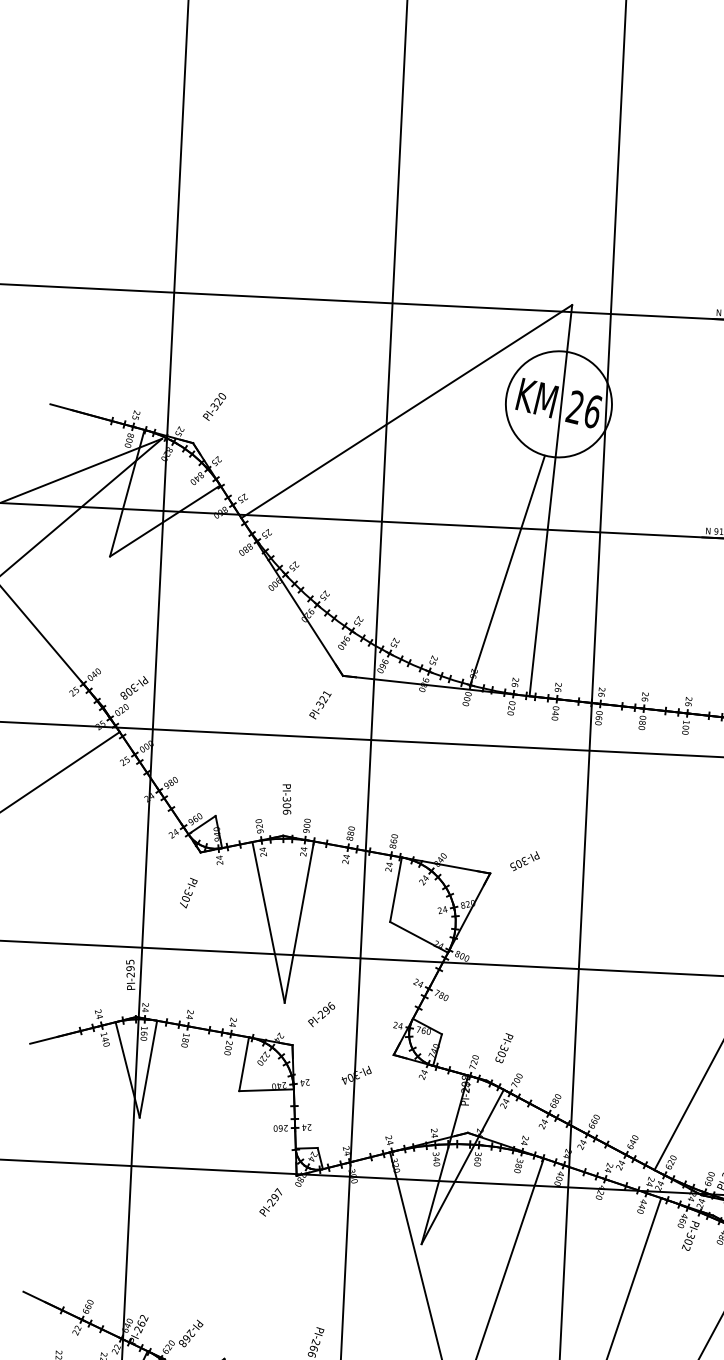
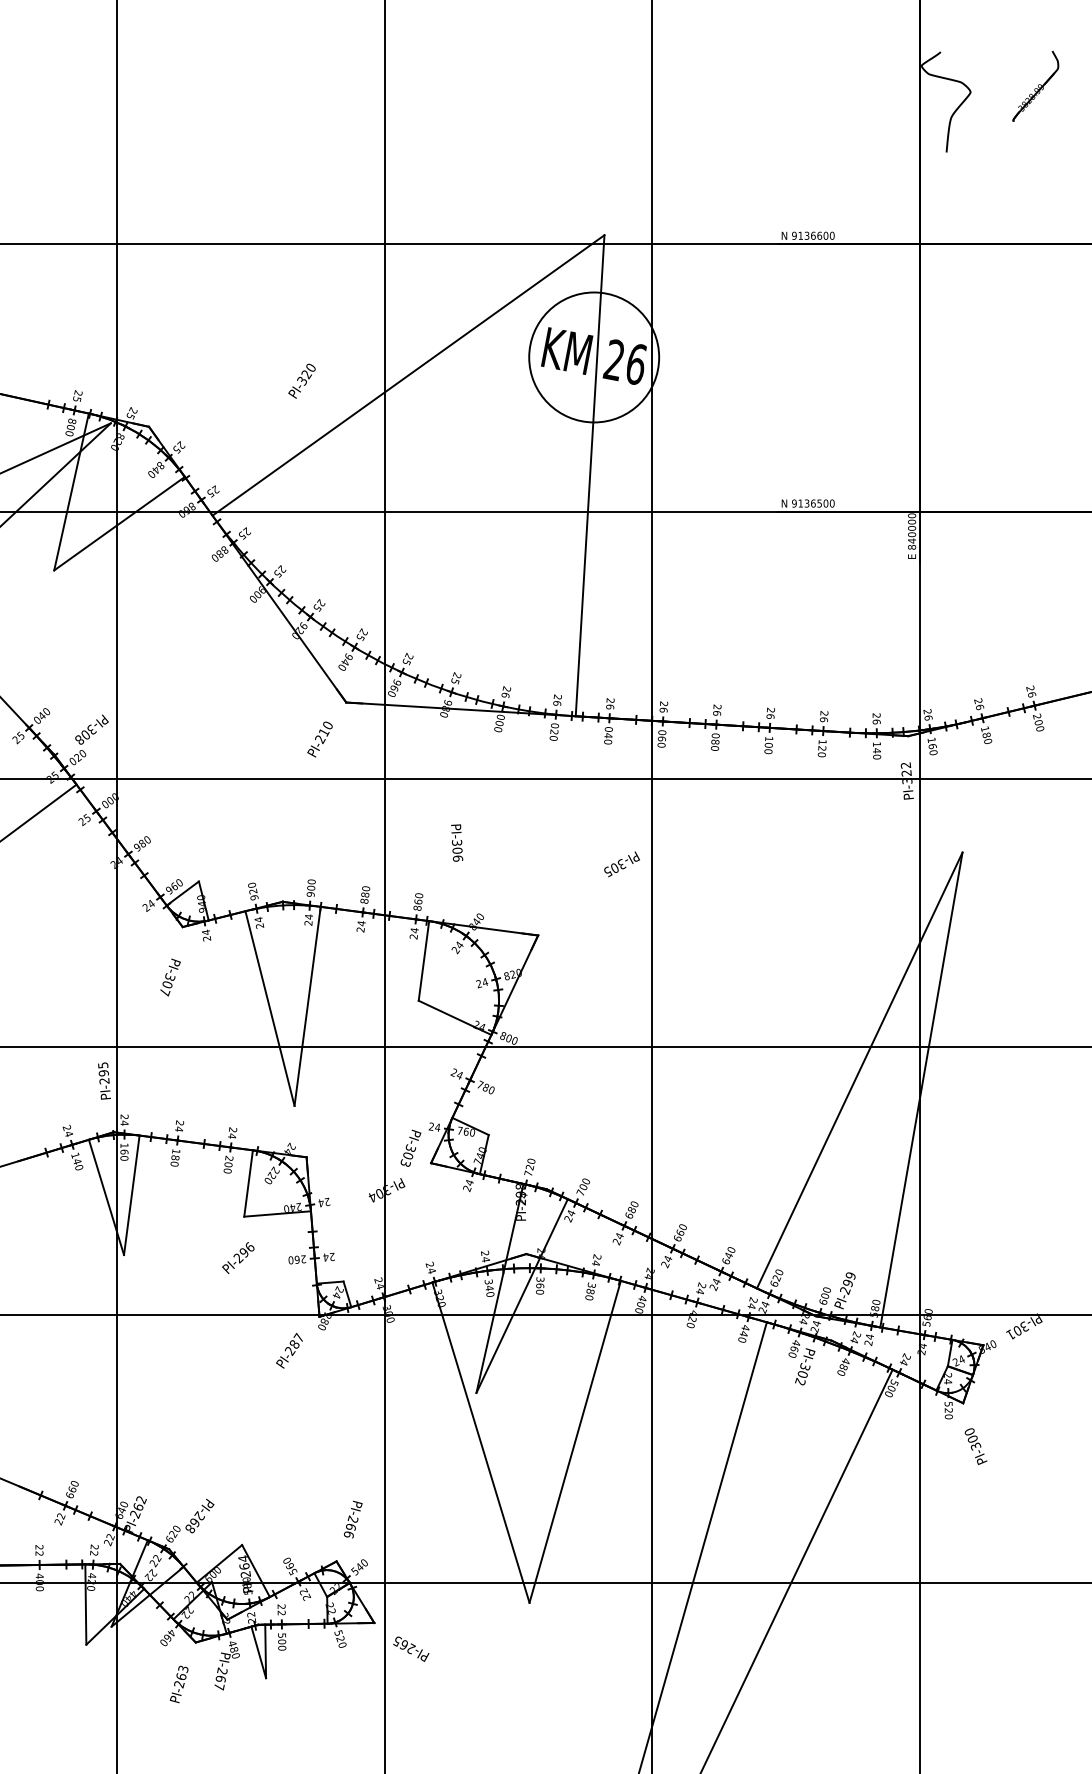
text: (214, 406) -> (301, 380), moved
line: (507, 571) -> (541, 564), removed
text: (324, 699) -> (324, 732), PI-321 -> PI-210
text: (287, 799) -> (457, 842), moved
text: (524, 861) -> (621, 864), moved
text: (321, 1014) -> (238, 1257), moved
text: (504, 1047) -> (410, 1147), moved
text: (275, 1197) -> (294, 1344), PI-297 -> PI-287

